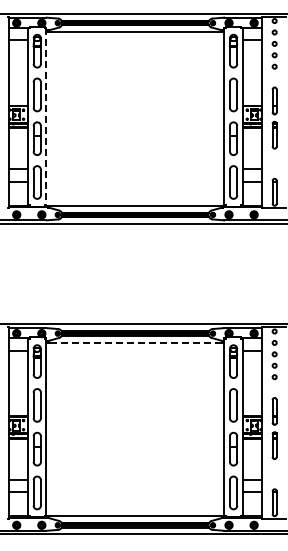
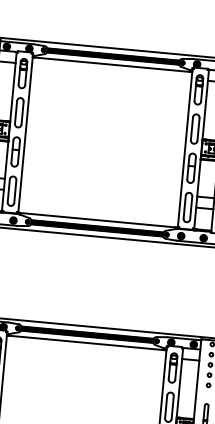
line: (46, 117) -> (25, 133), dashed -> solid
line: (135, 342) -> (86, 342), dashed -> solid

